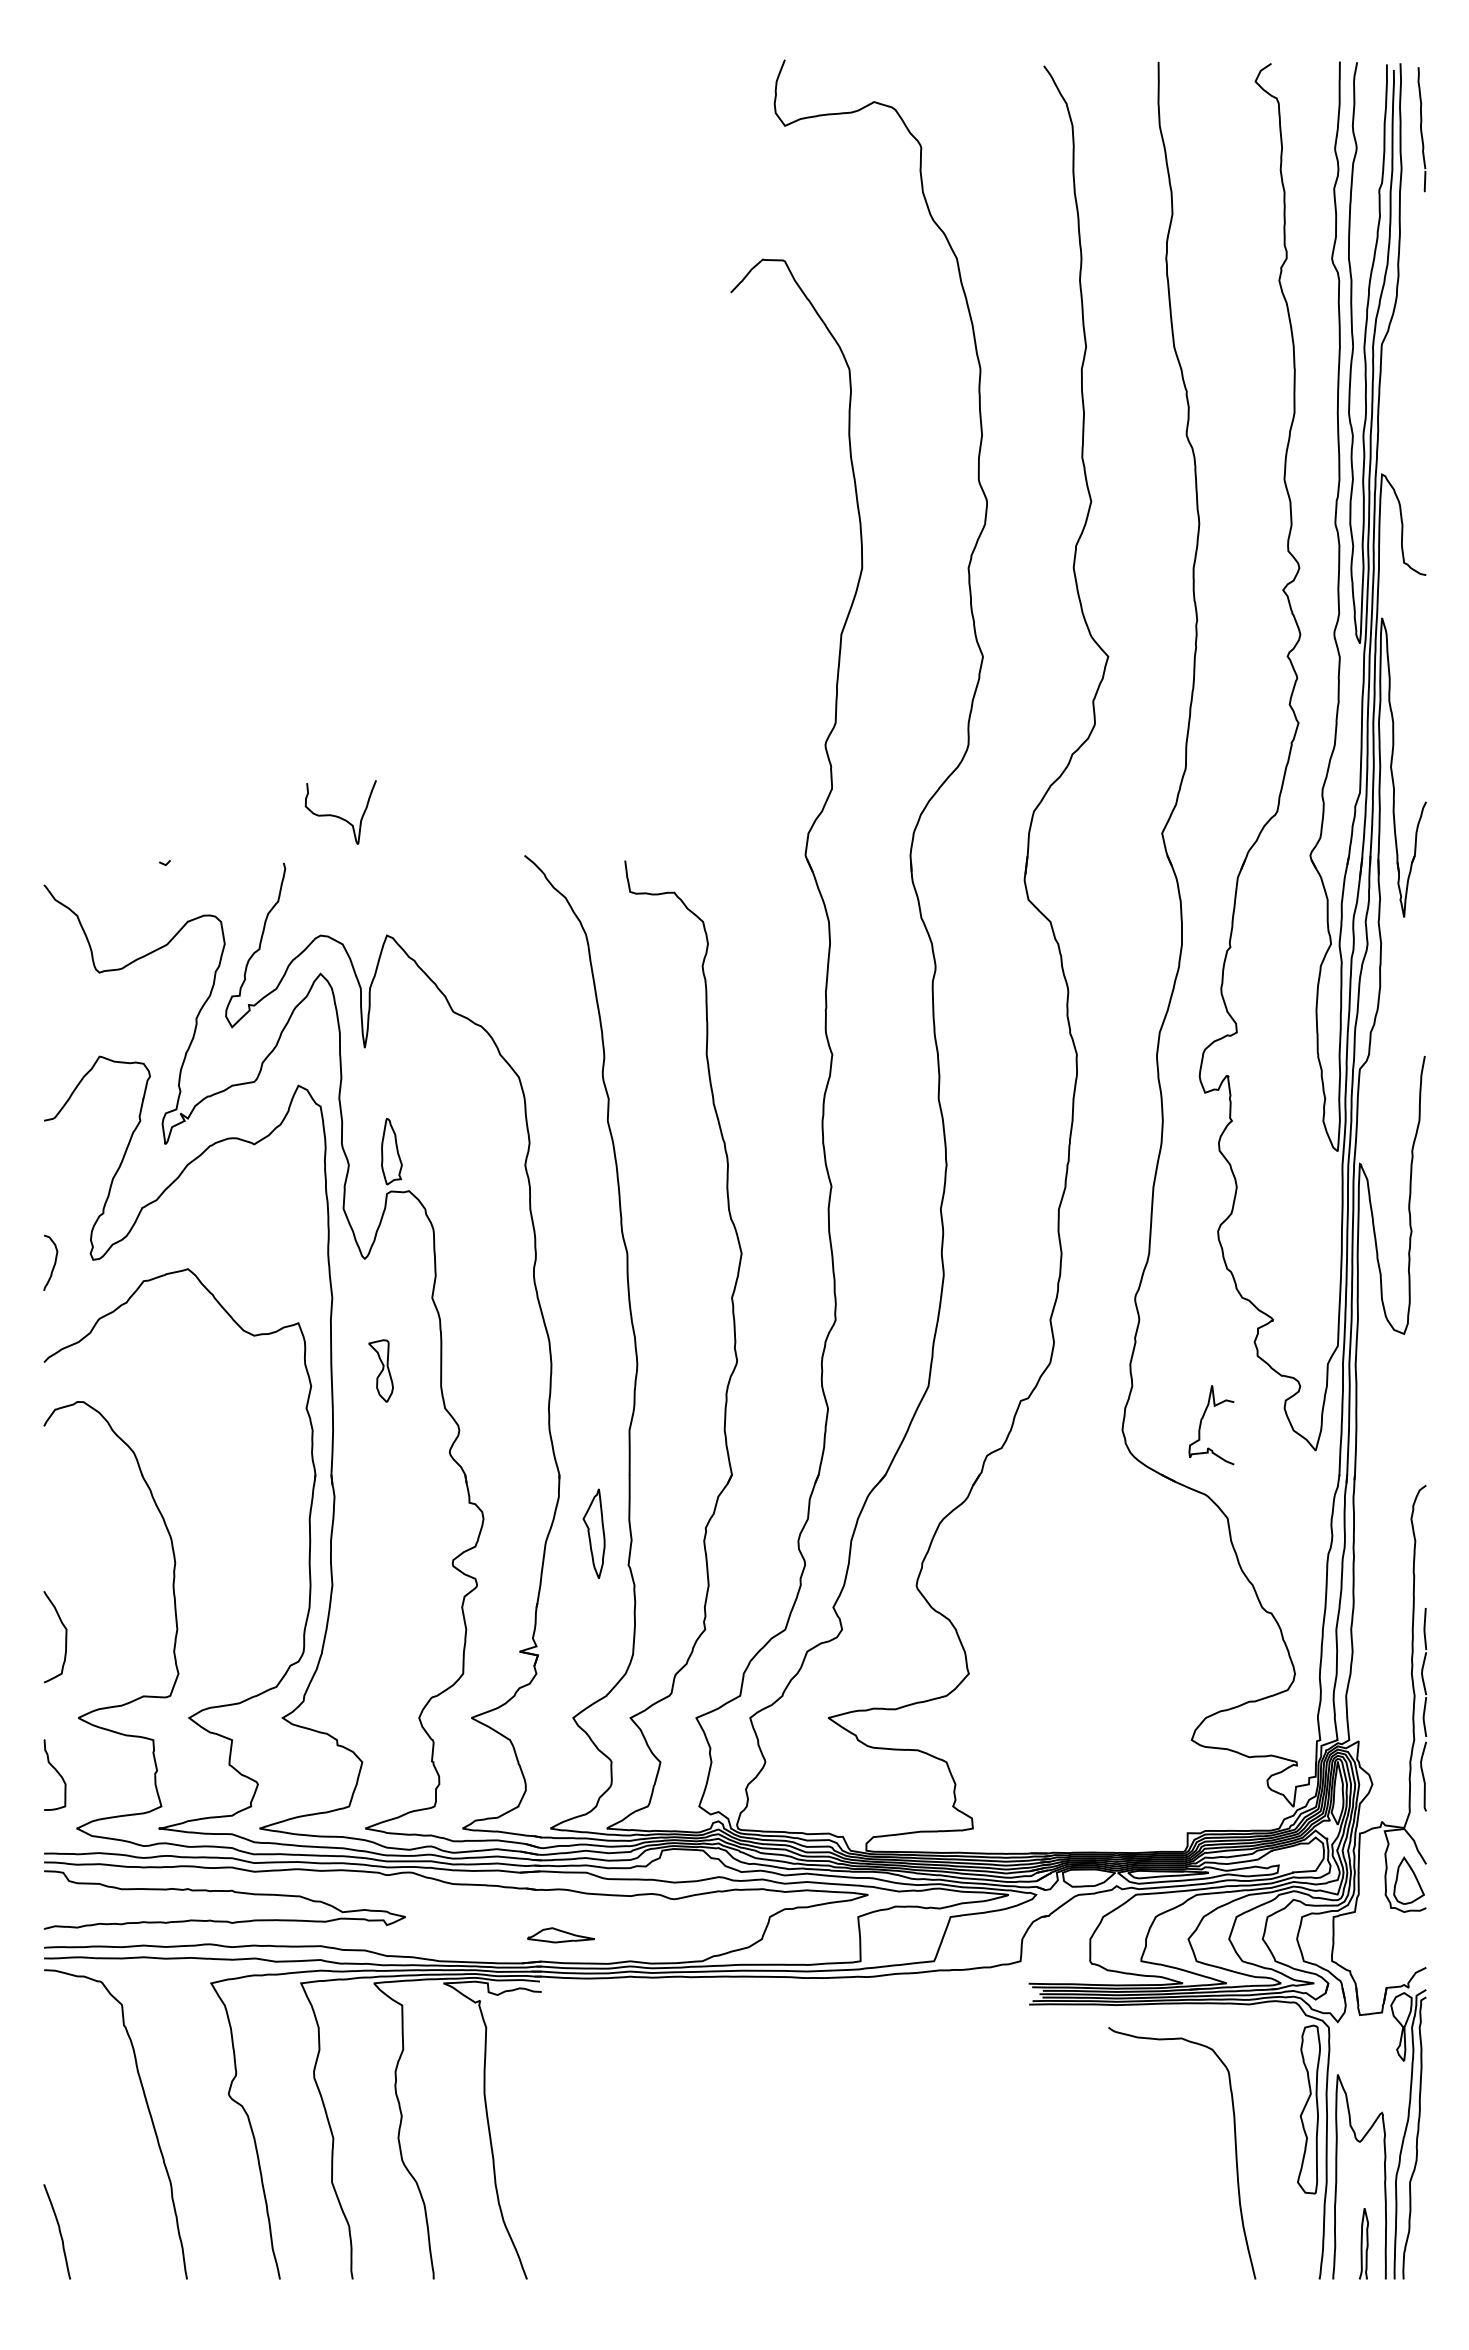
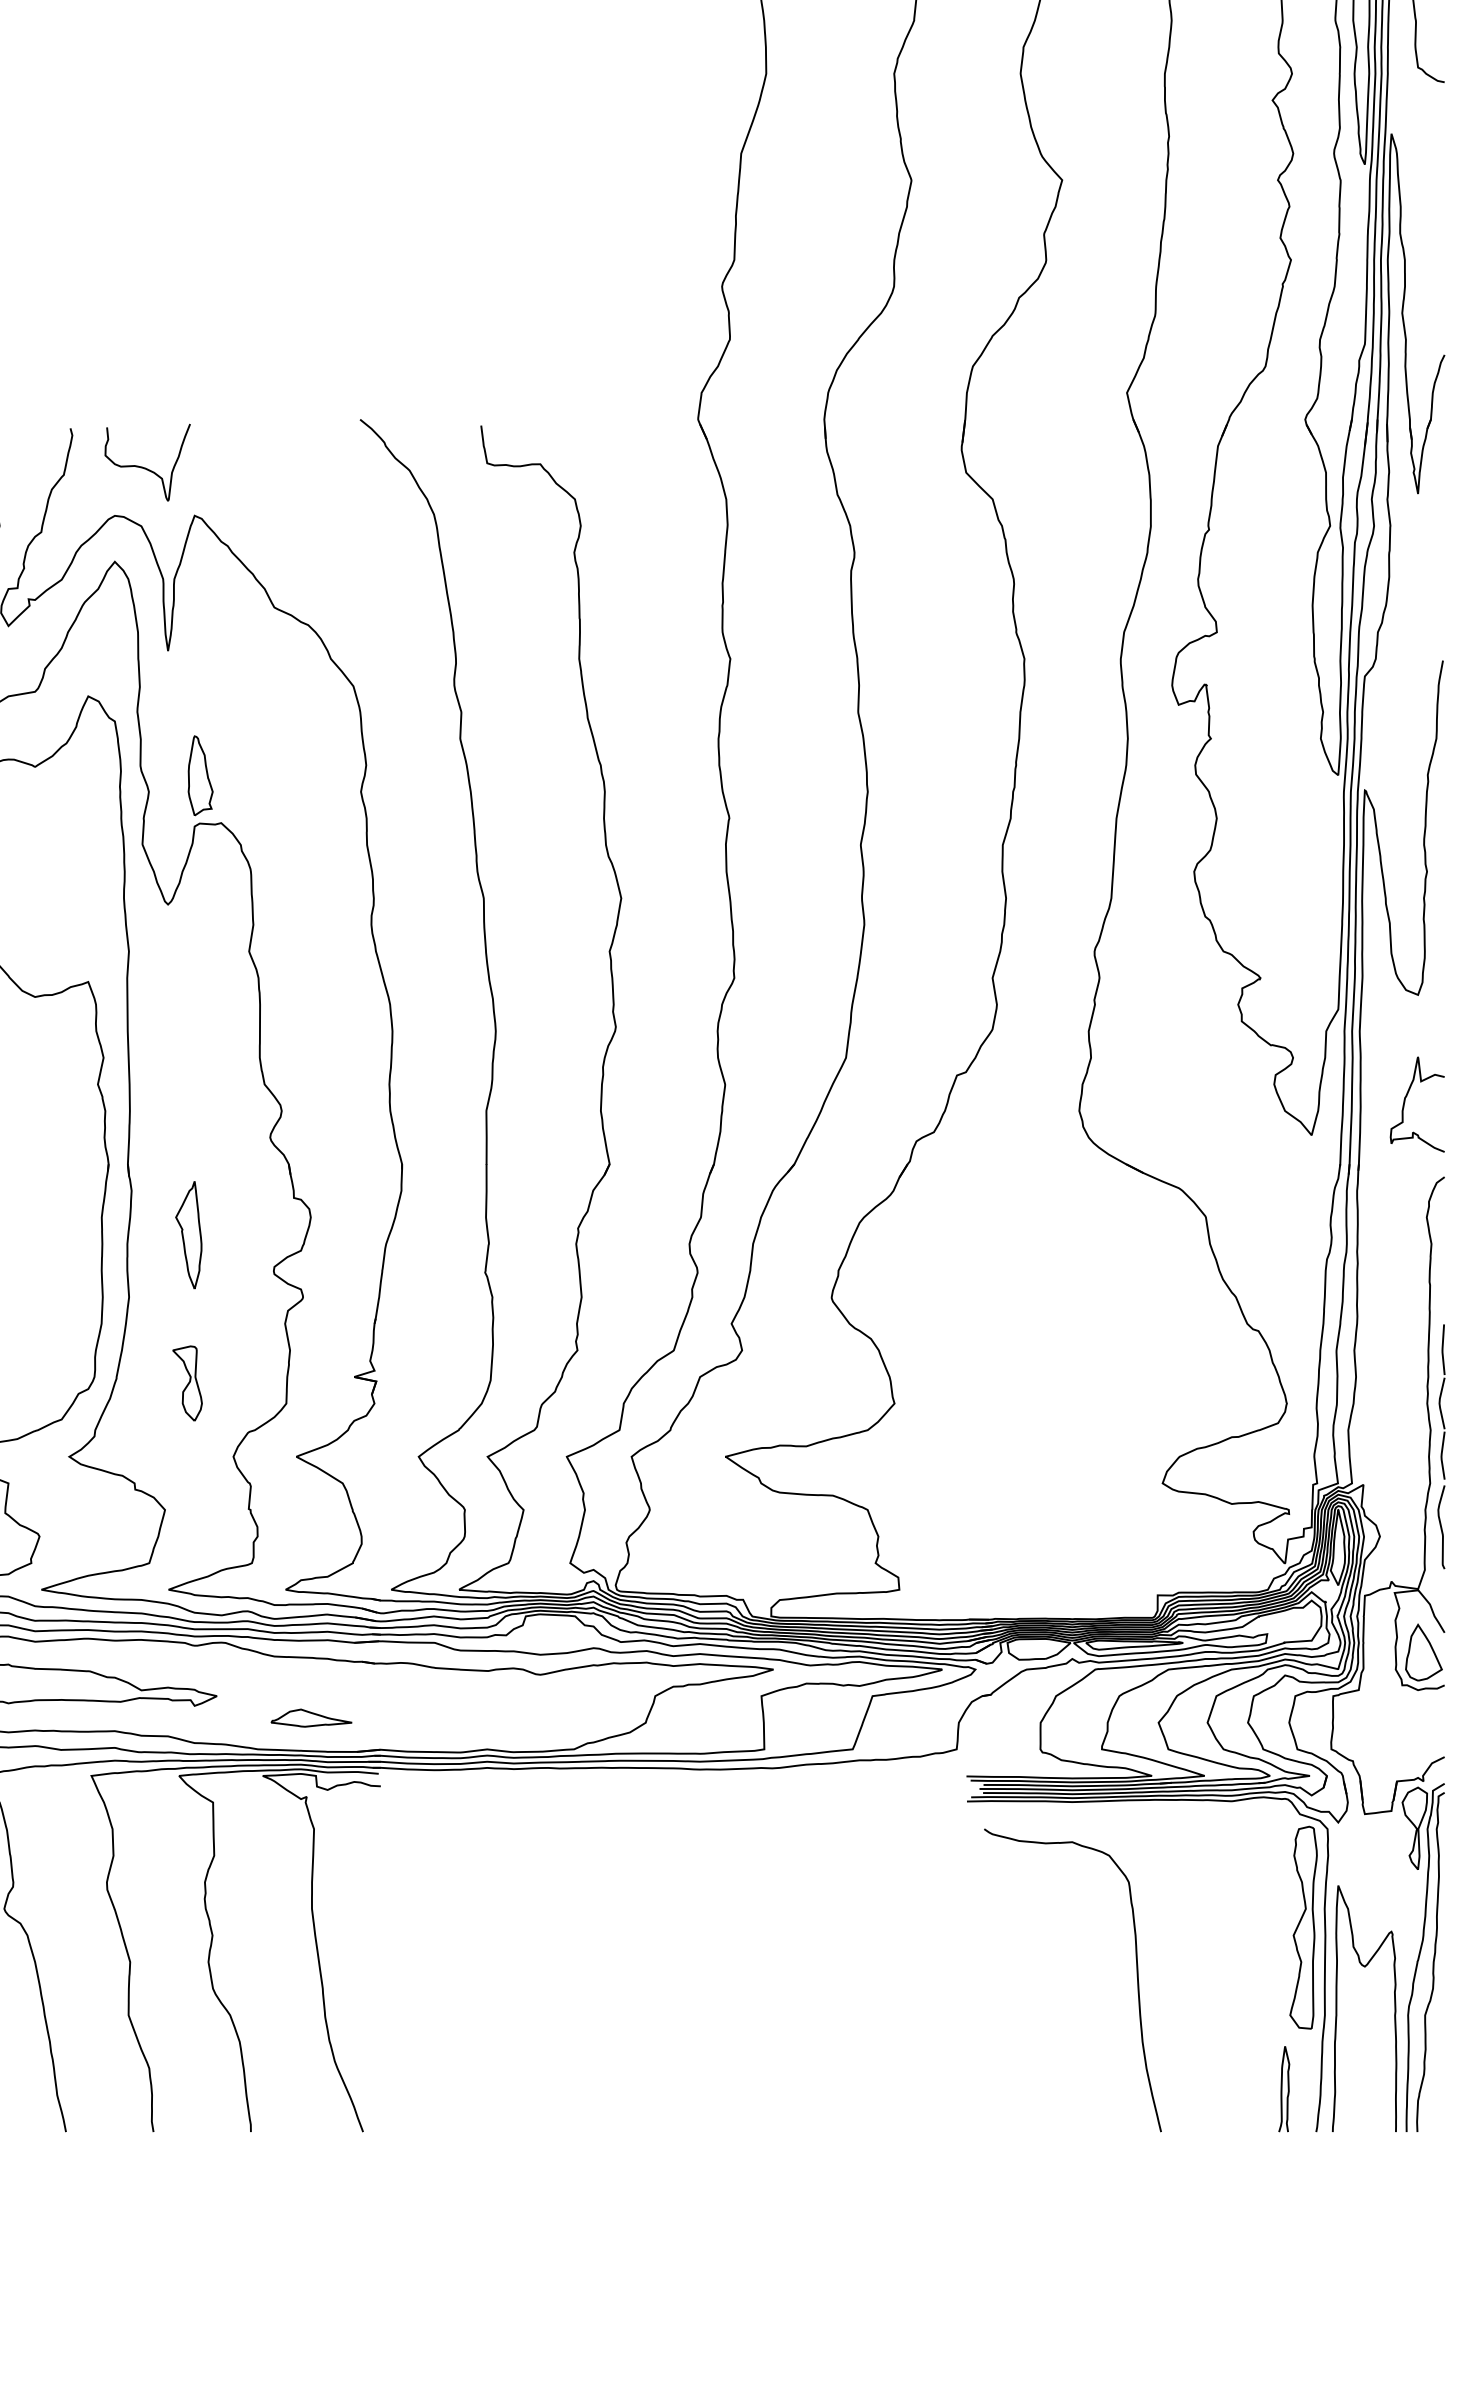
curve: (339, 816) -> (146, 467), moved
part: (380, 1370) -> (186, 1382), moved
curve: (1201, 1425) -> (1405, 1105), moved
part: (593, 1533) -> (188, 1234), moved
part: (560, 1935) -> (310, 1718), moved
curve: (1234, 2143) -> (1135, 1968), moved
curve: (1362, 2243) -> (1282, 2088), moved

